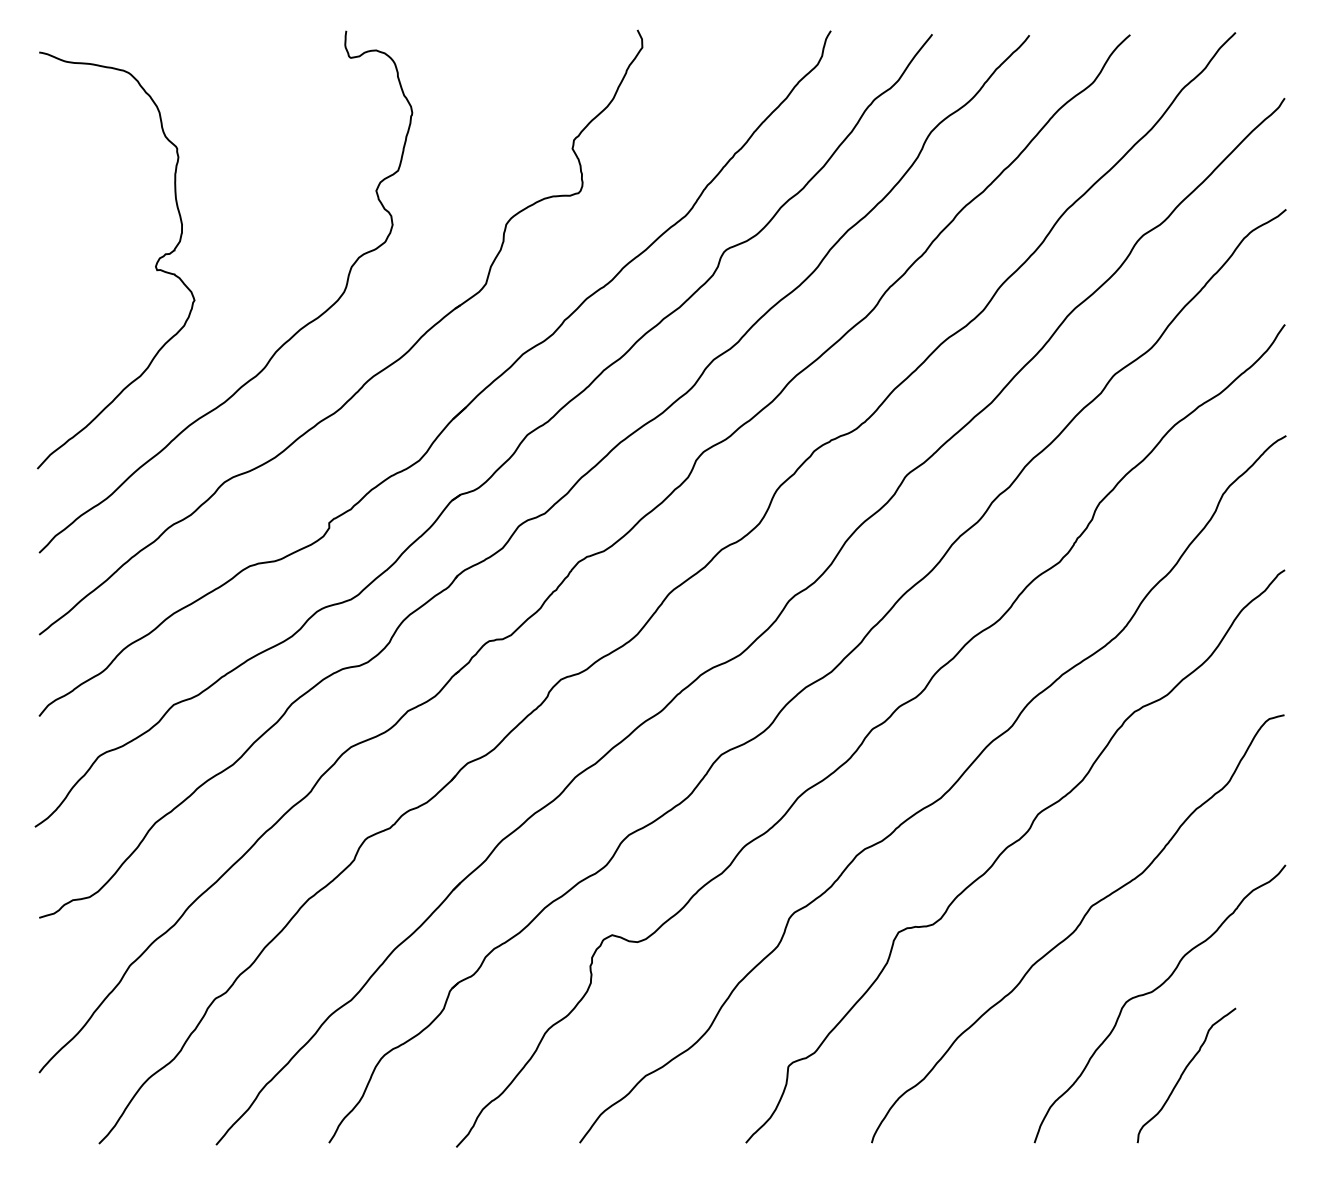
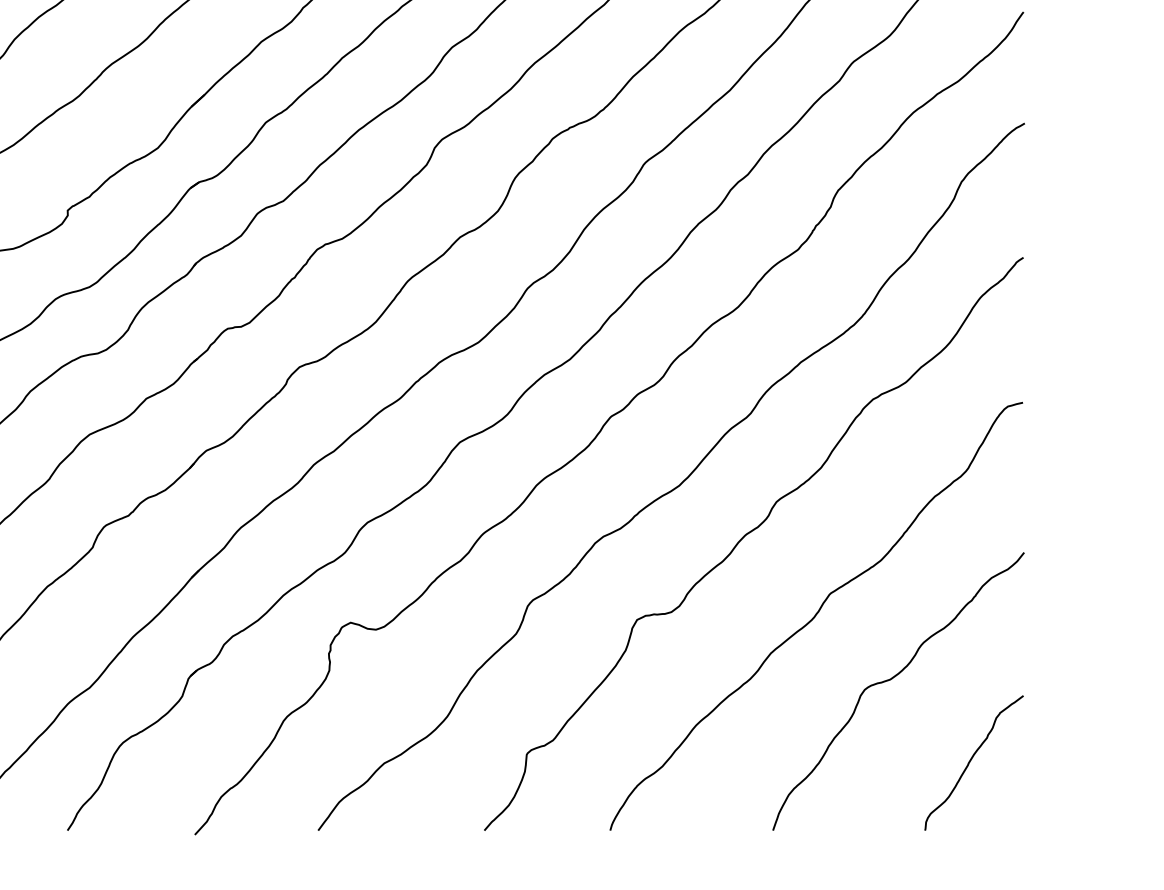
curve: (1183, 1074) -> (971, 762), moved

